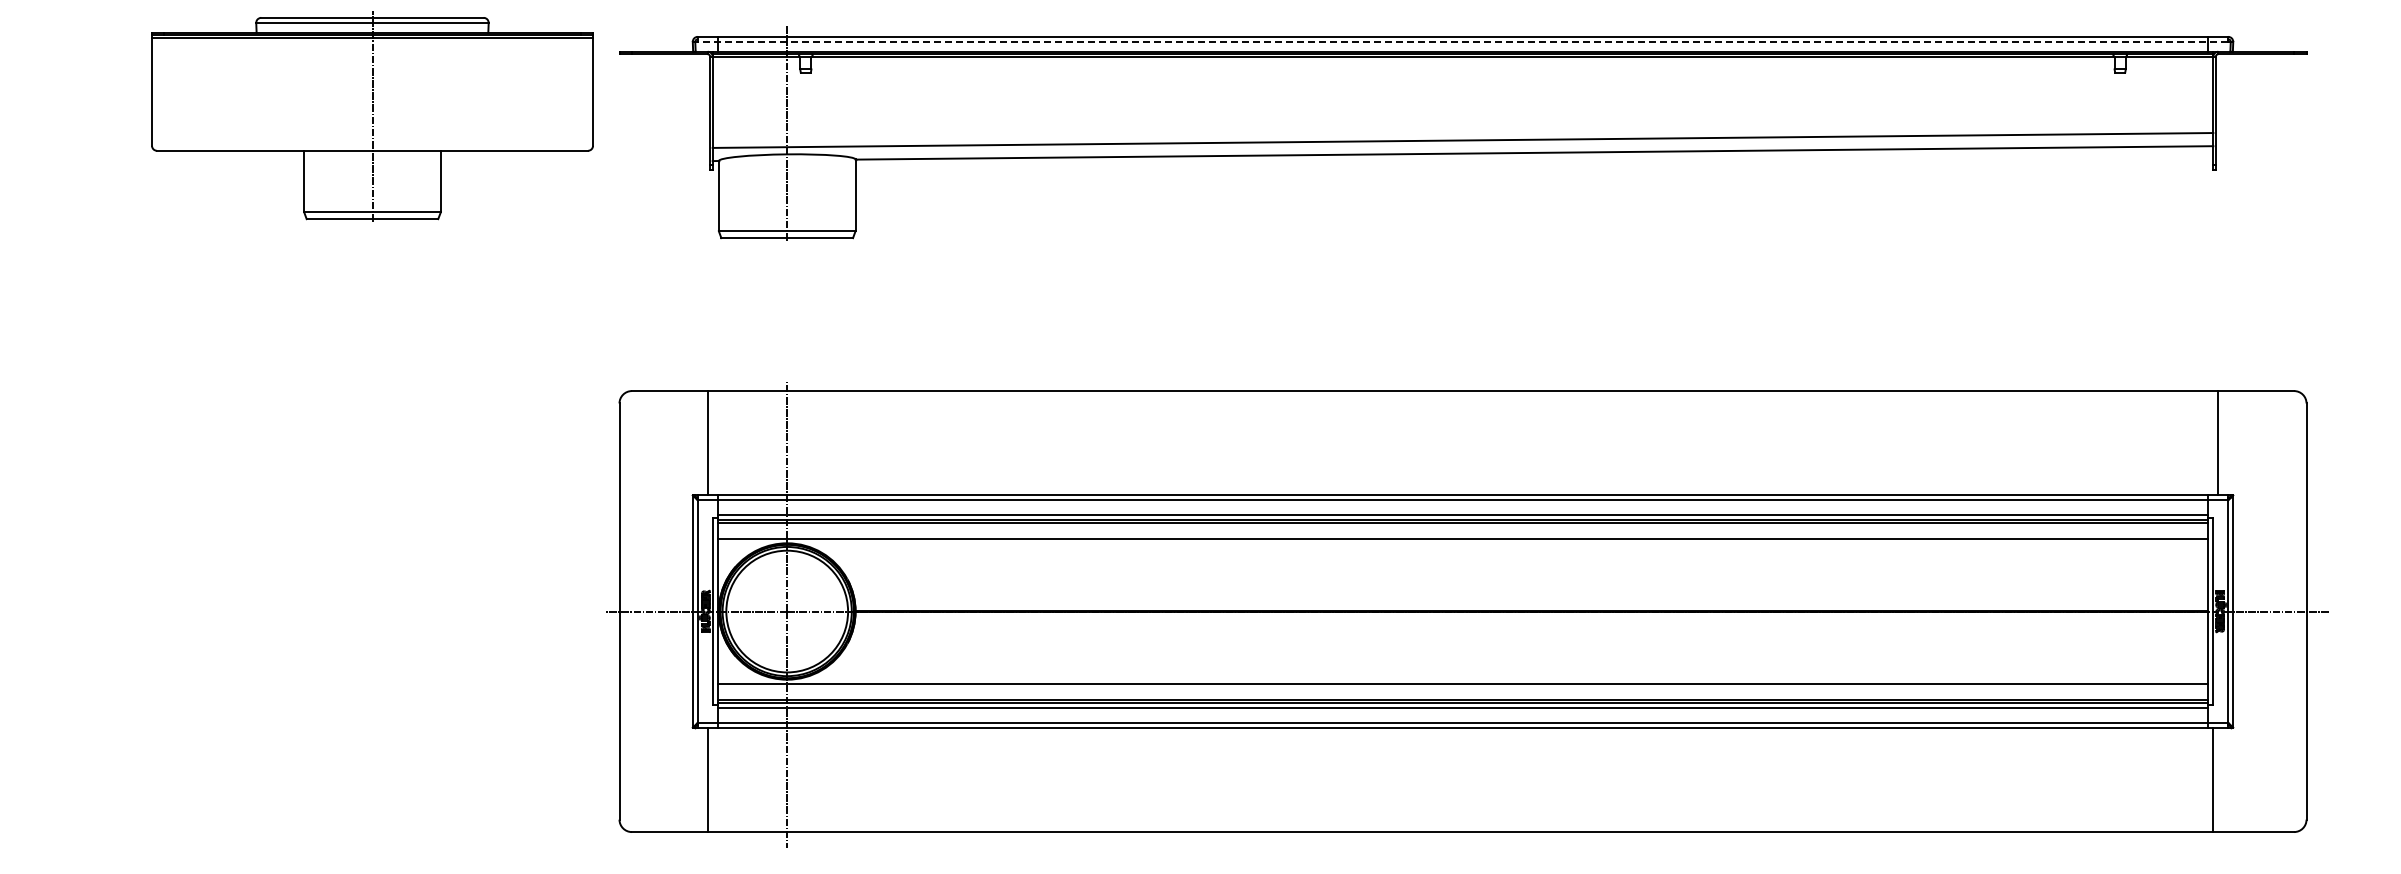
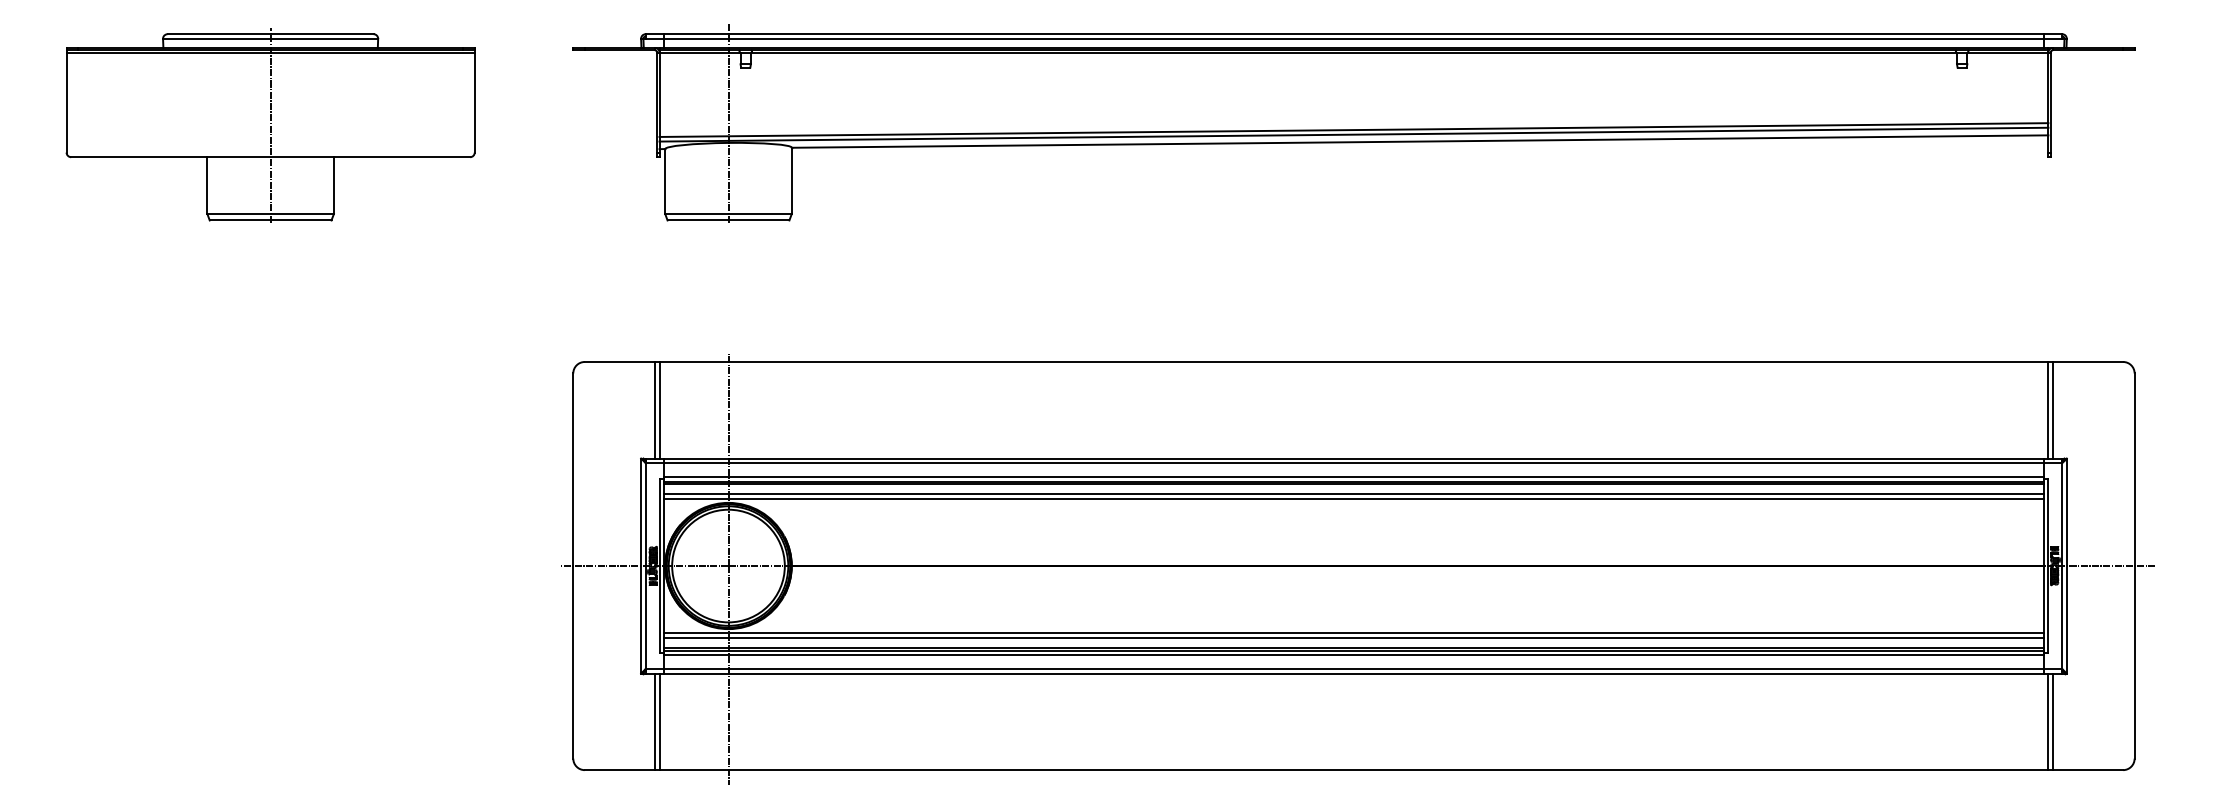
line: (1462, 41) -> (1353, 38), dashed -> solid
part: (372, 116) -> (270, 125), moved
line: (1462, 145) -> (1353, 134), added
line: (712, 443) -> (659, 410), added
line: (2213, 443) -> (2048, 410), added
line: (1462, 533) -> (1353, 493), added
line: (1462, 689) -> (1353, 638), added
line: (712, 779) -> (659, 721), added
line: (2218, 779) -> (2053, 721), added

